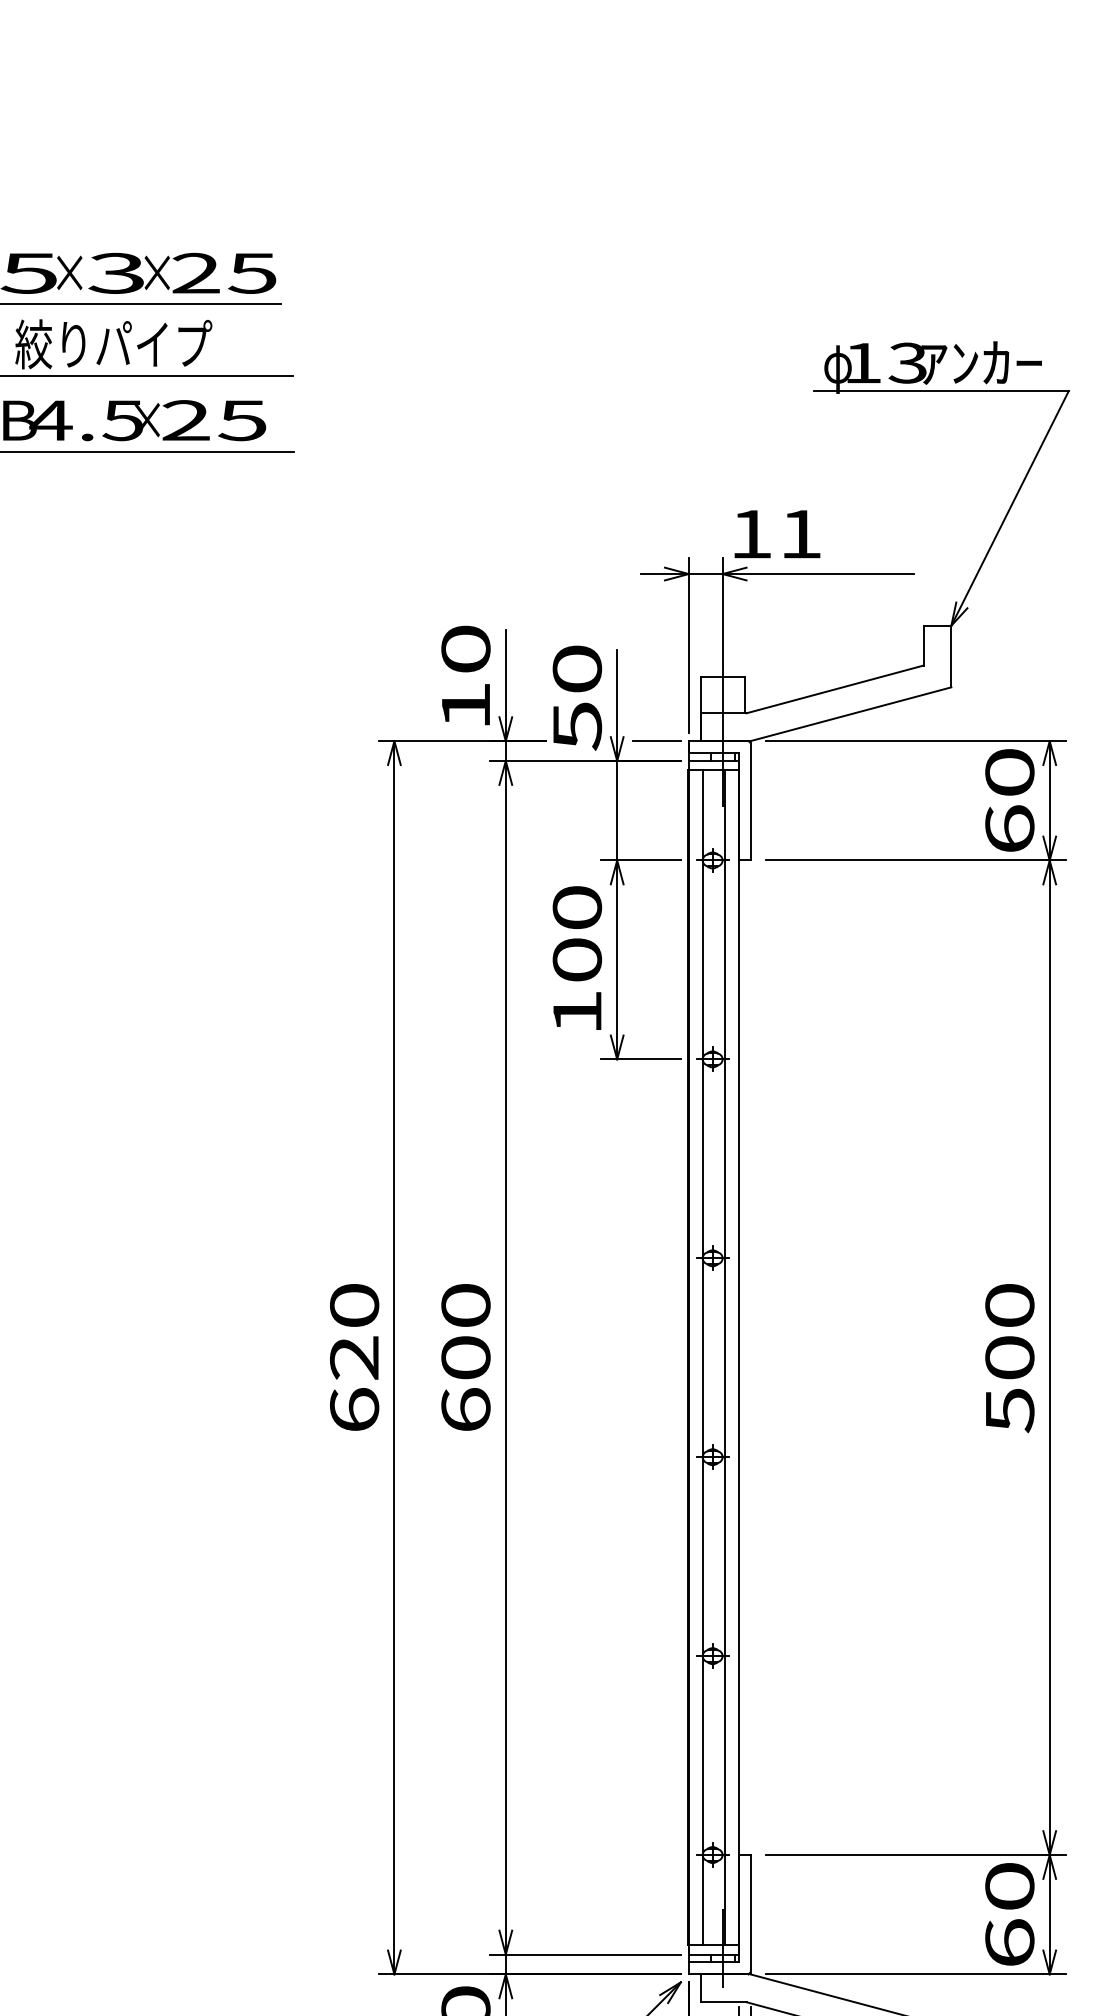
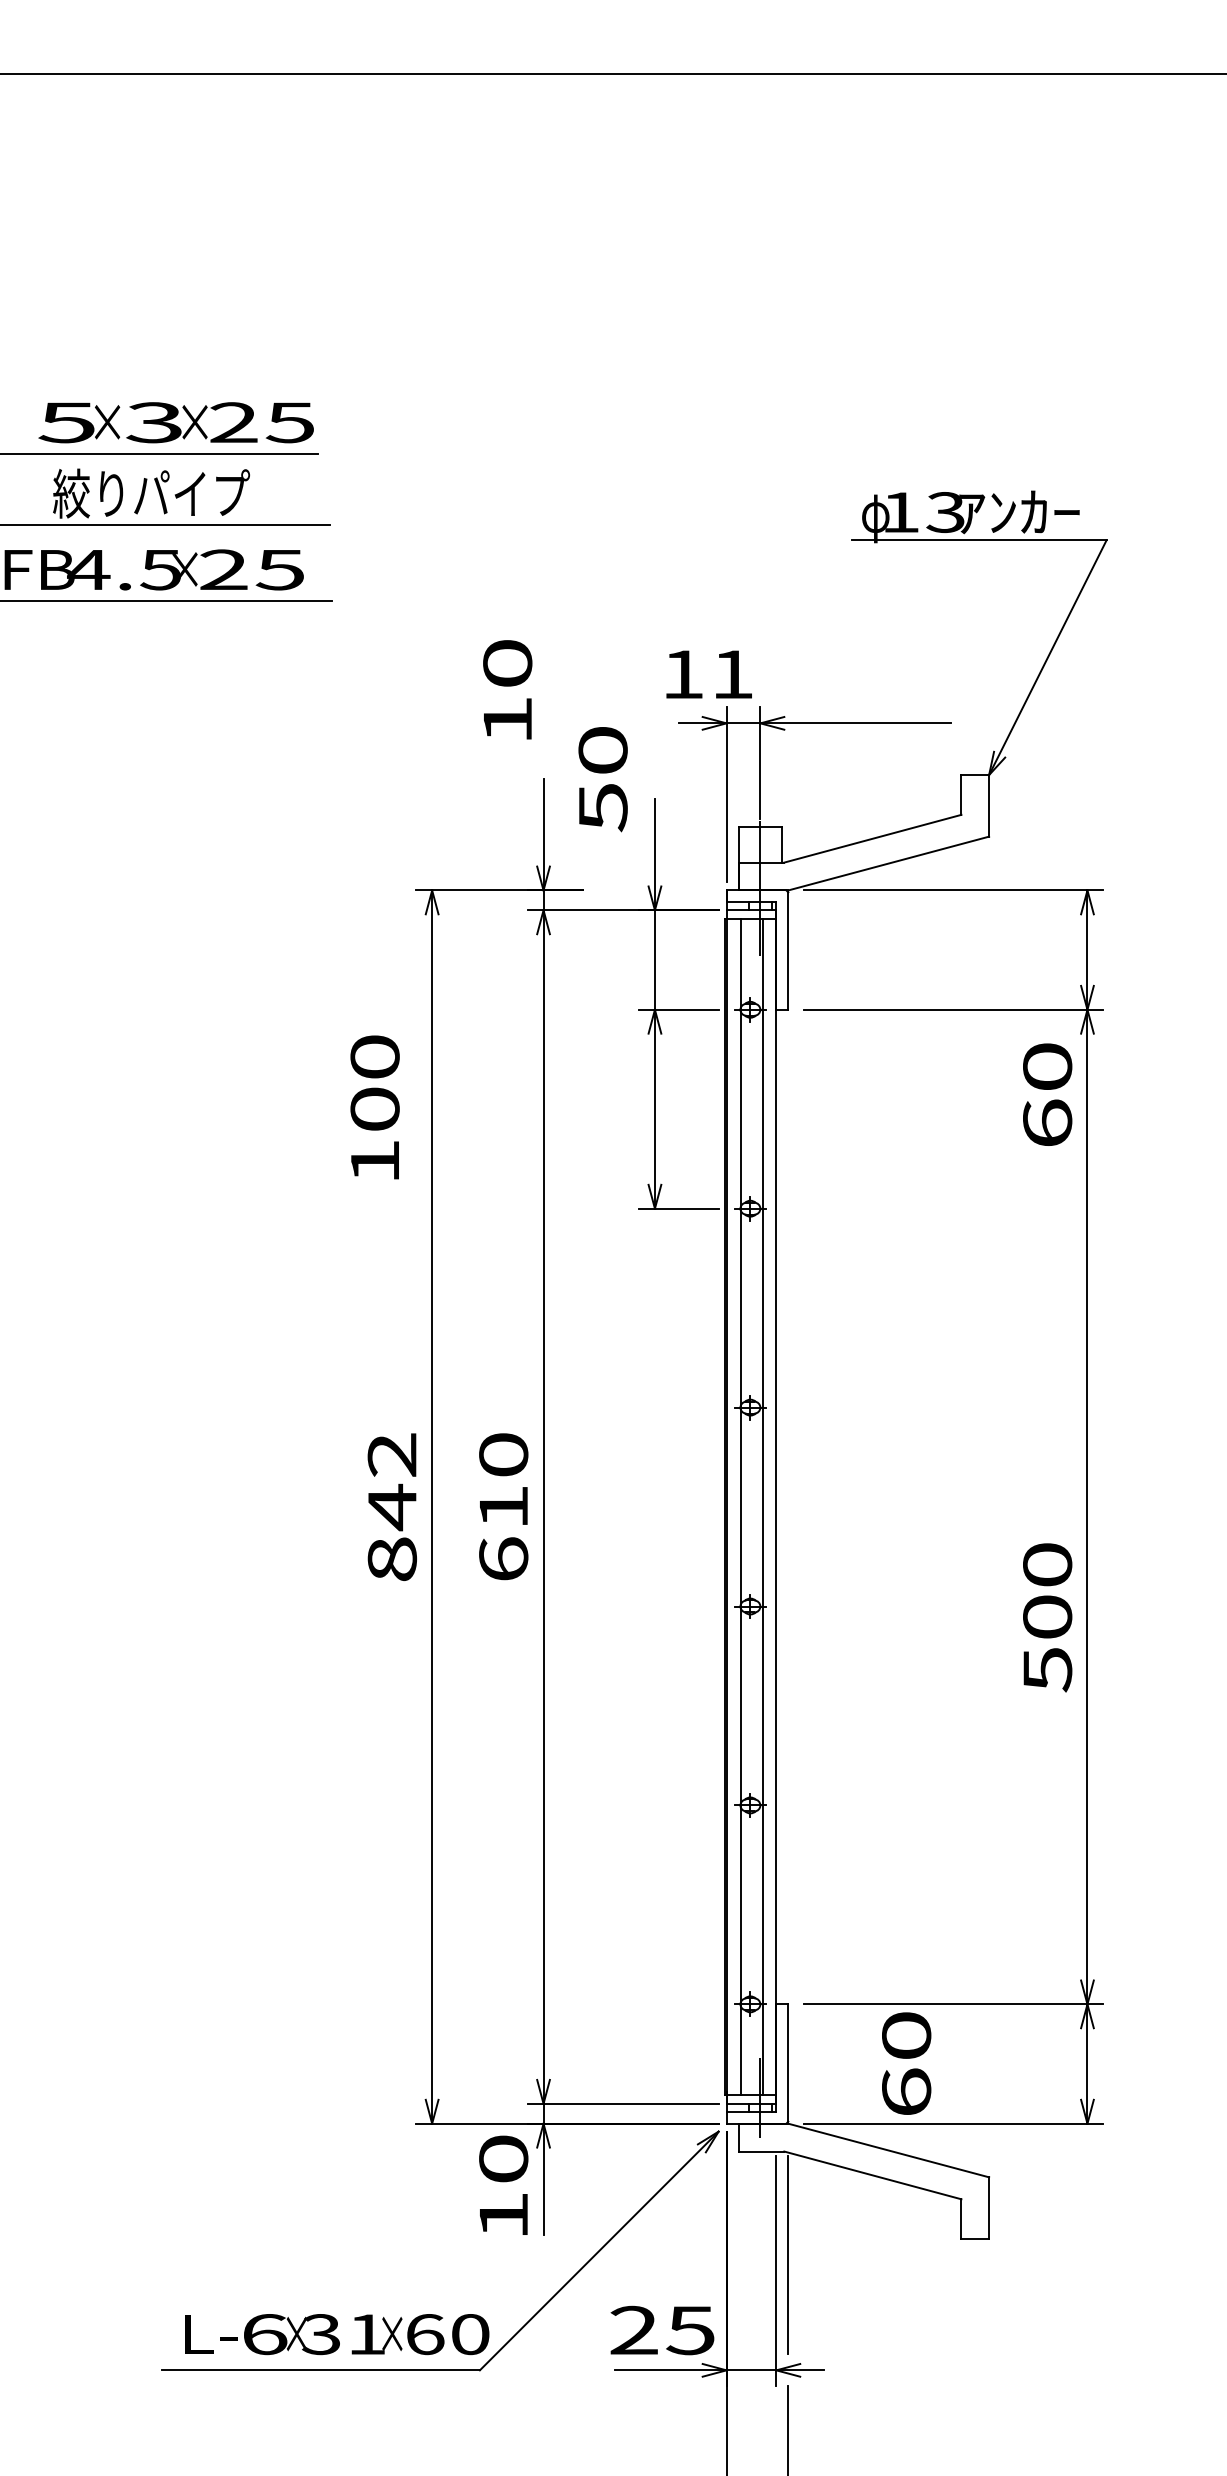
text: (776, 534) -> (708, 674), moved
text: (465, 675) -> (507, 689), moved
text: (576, 698) -> (602, 779), moved
line: (656, 741) -> (694, 890), removed
text: (1009, 800) -> (1047, 1094), moved
text: (576, 958) -> (374, 1107), moved
text: (465, 1357) -> (503, 1506), 600 -> 610
text: (353, 1358) -> (391, 1507), 620 -> 842
text: (1009, 1358) -> (1047, 1617), moved
text: (1009, 1914) -> (906, 2063), moved

